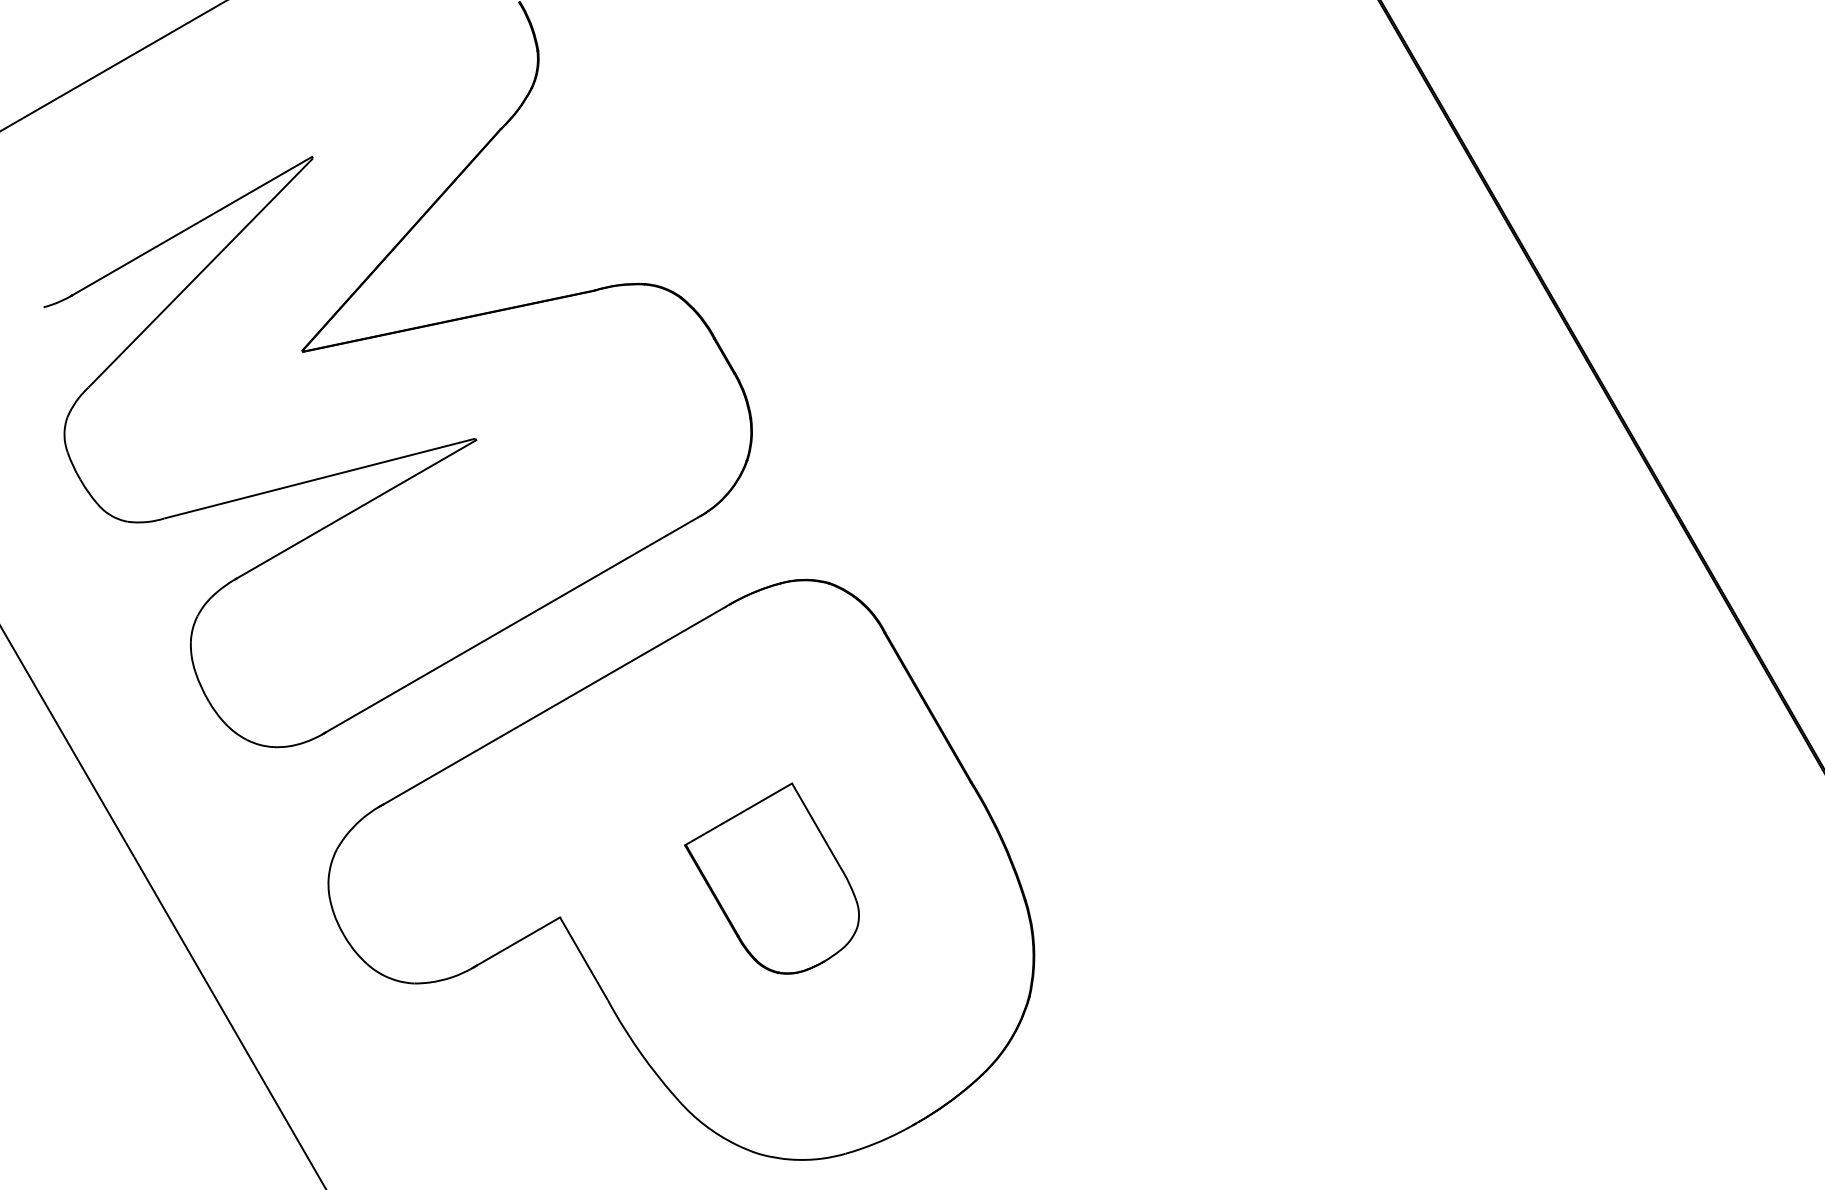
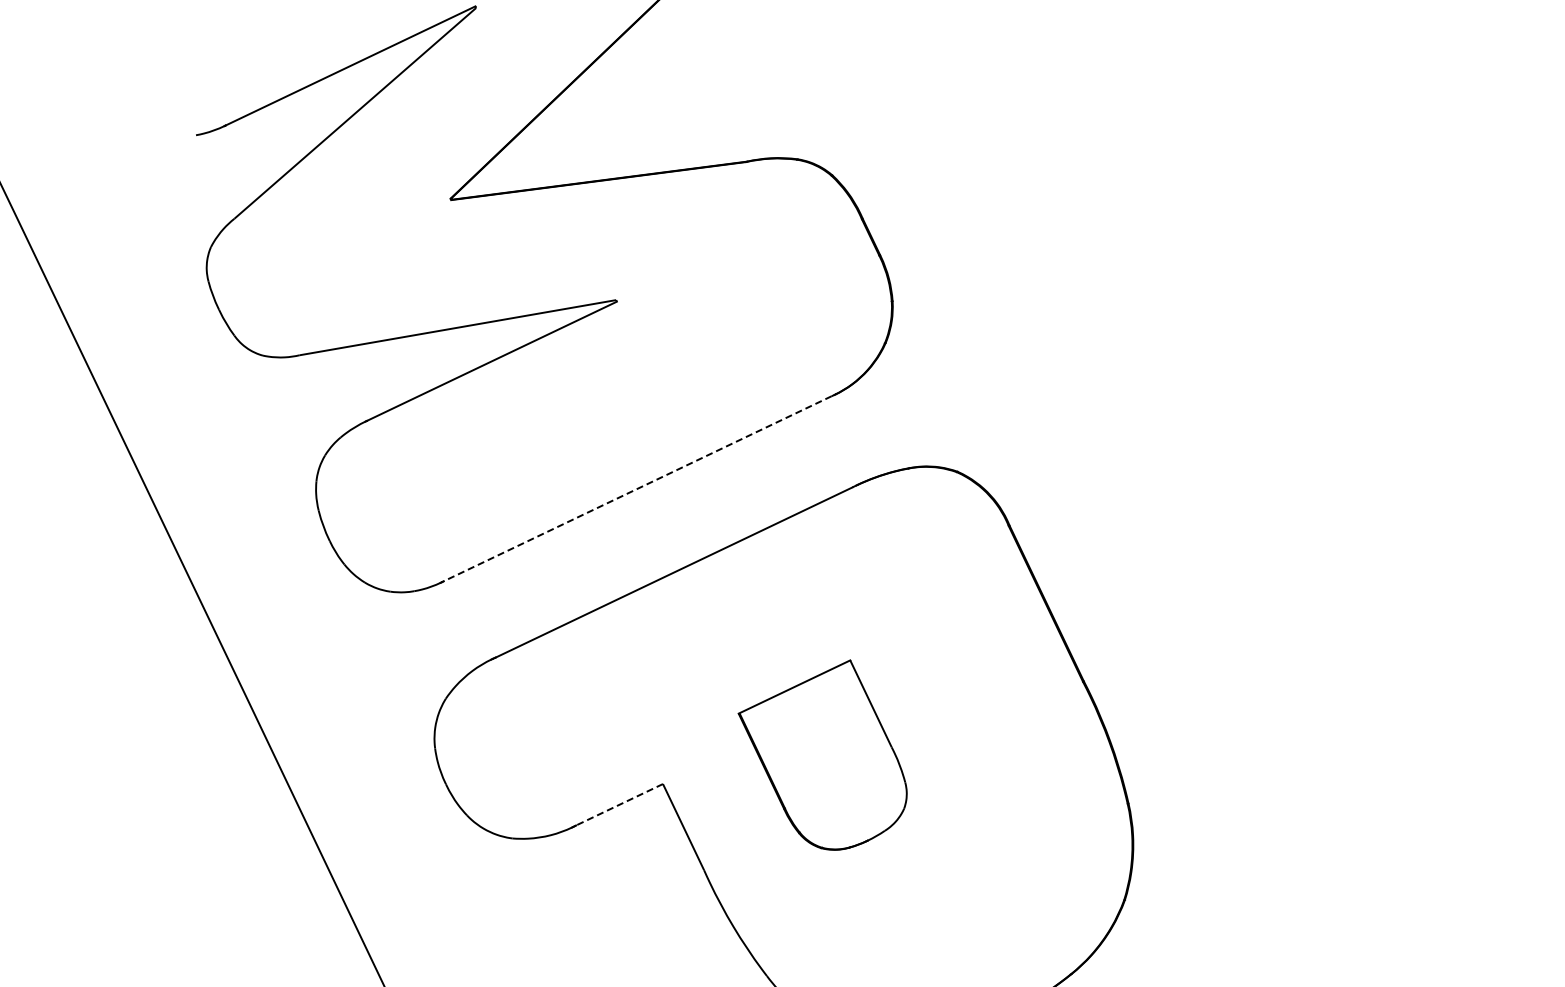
line: (511, 625) -> (637, 489), solid -> dashed
part: (771, 878) -> (822, 753), moved
line: (517, 941) -> (618, 804), solid -> dashed

